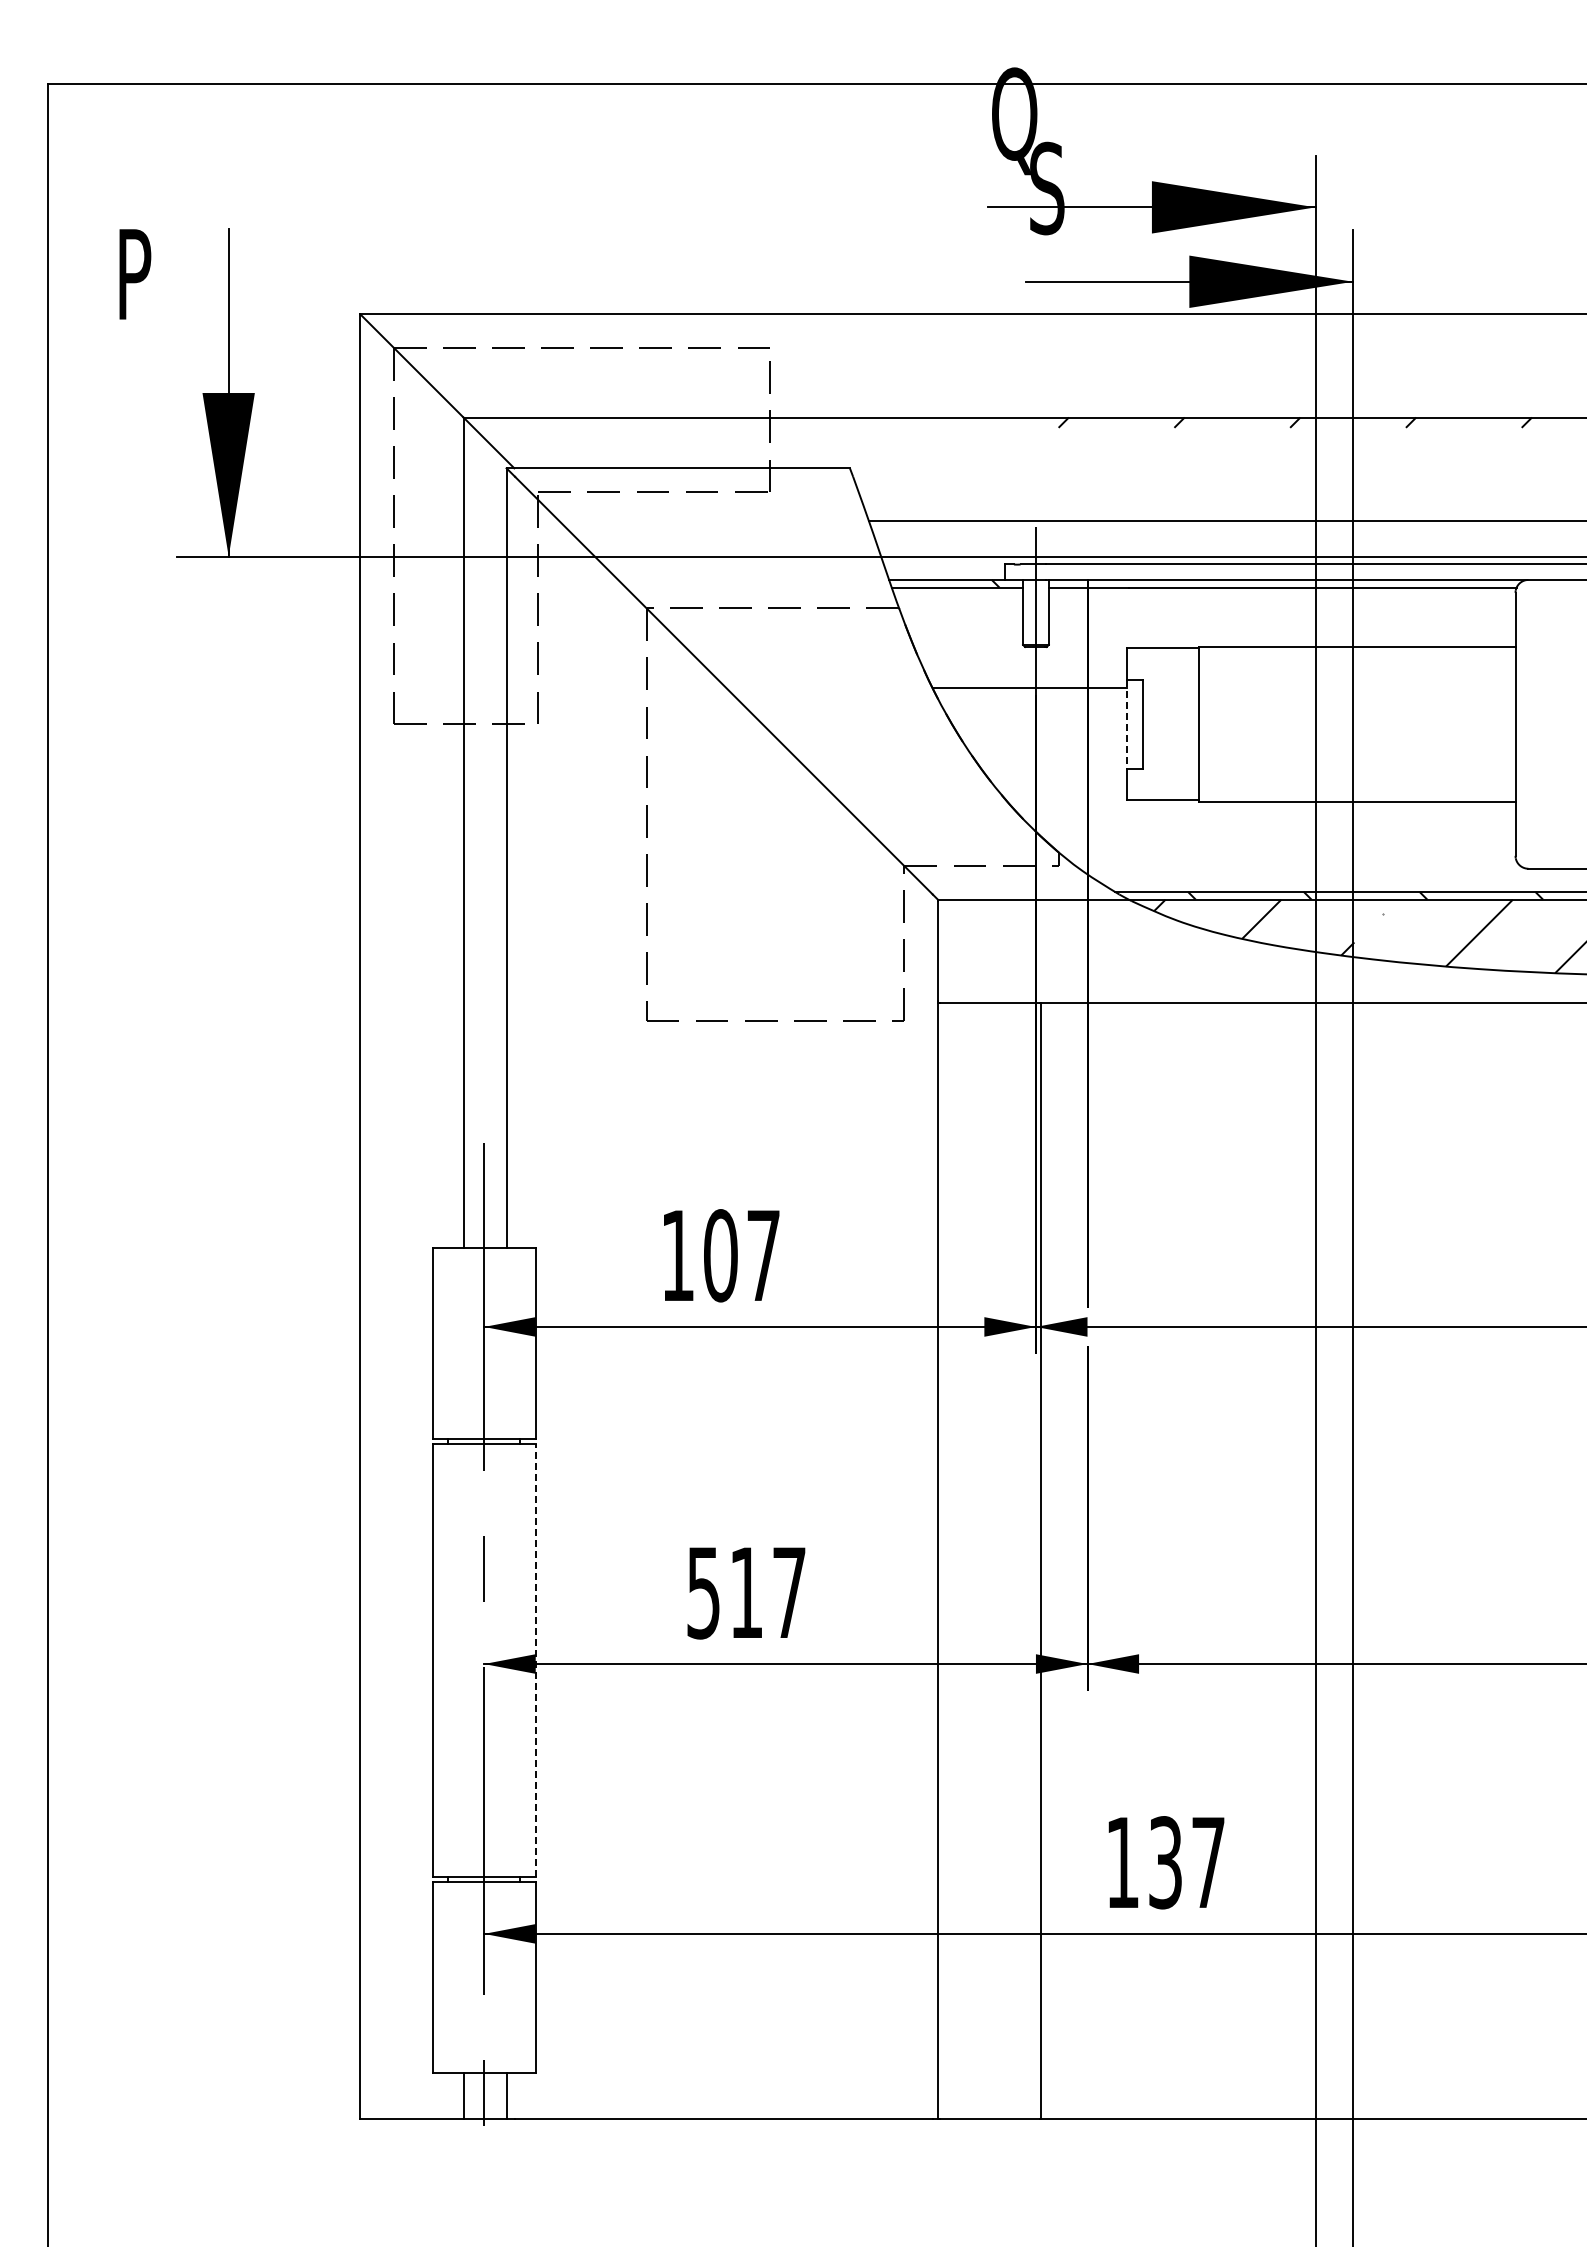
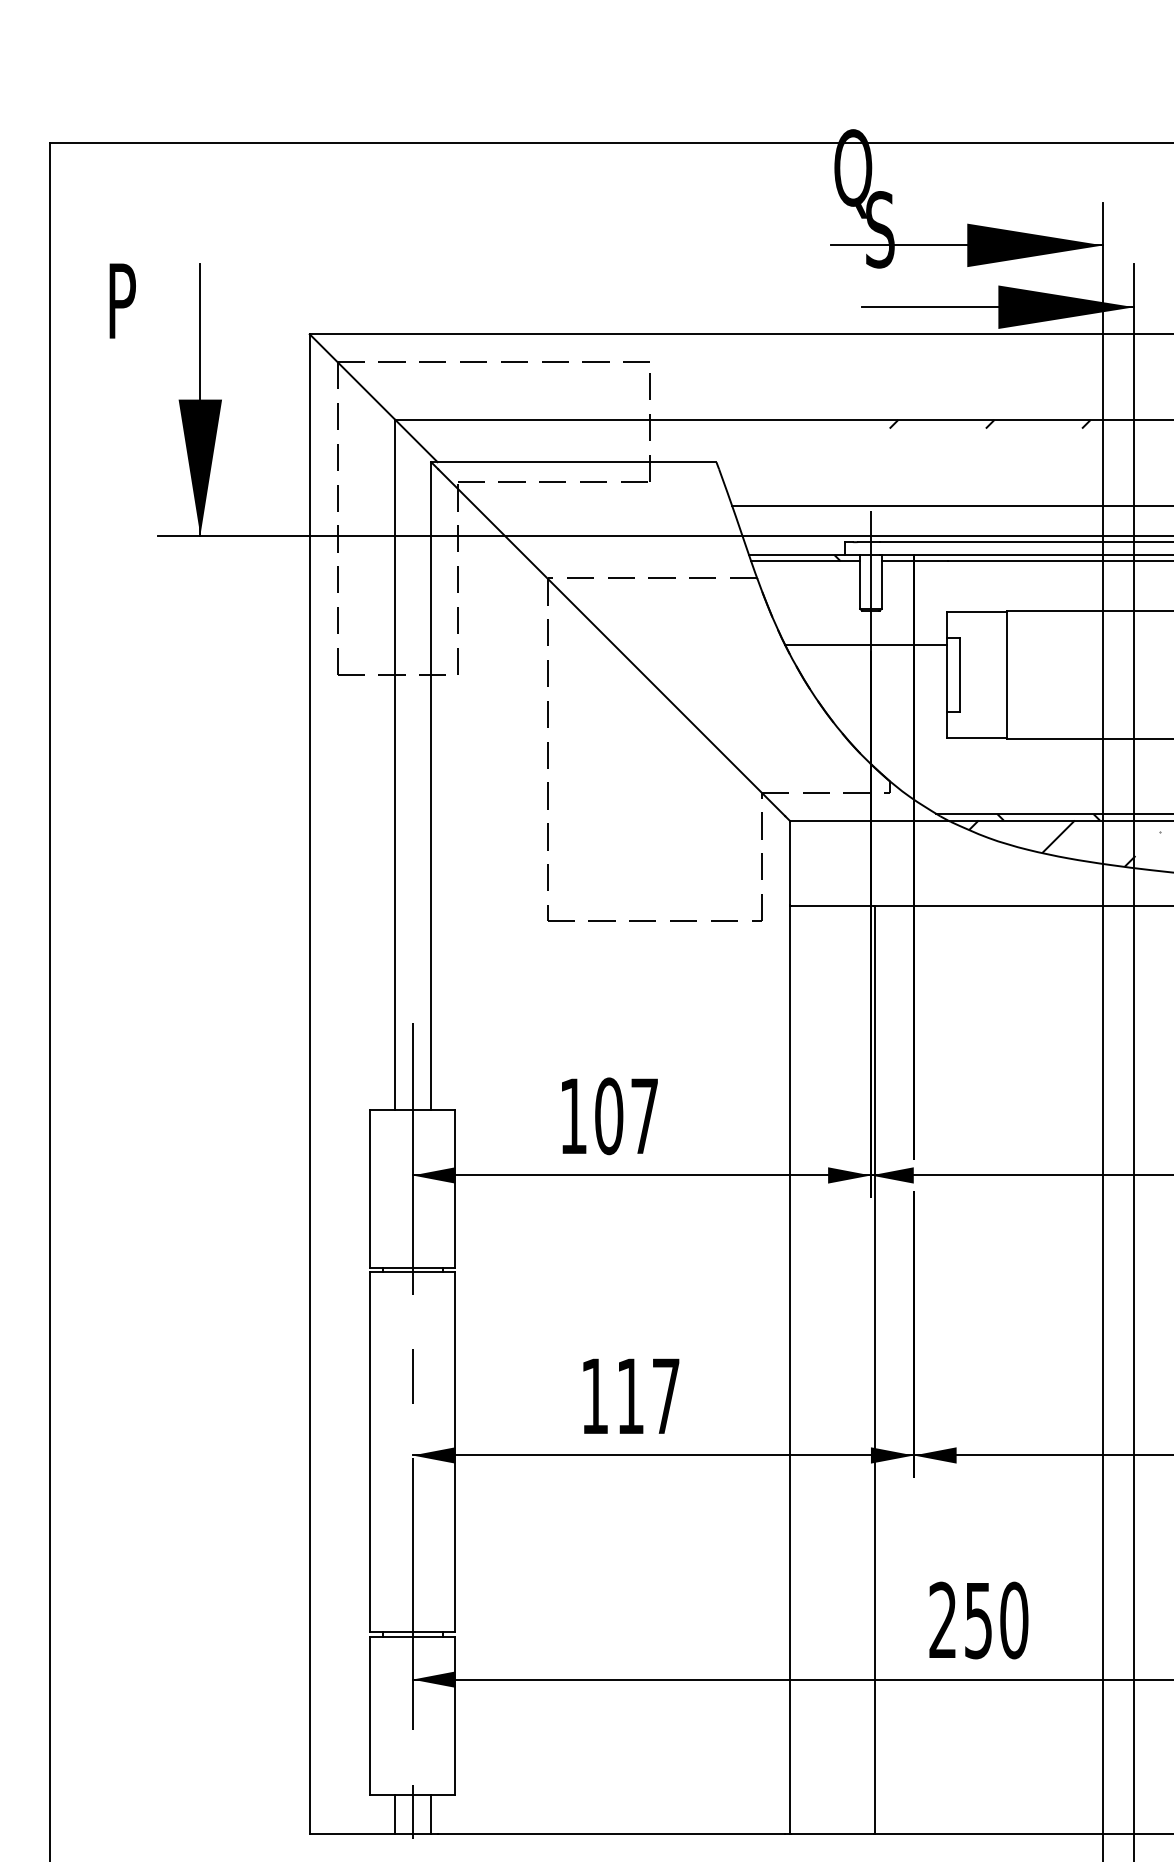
line: (1127, 724) -> (947, 674), dashed -> solid
text: (703, 1593) -> (594, 1396), 517 -> 117
line: (535, 1660) -> (455, 1452), dashed -> solid
text: (1165, 1862) -> (978, 1620), 137 -> 250

